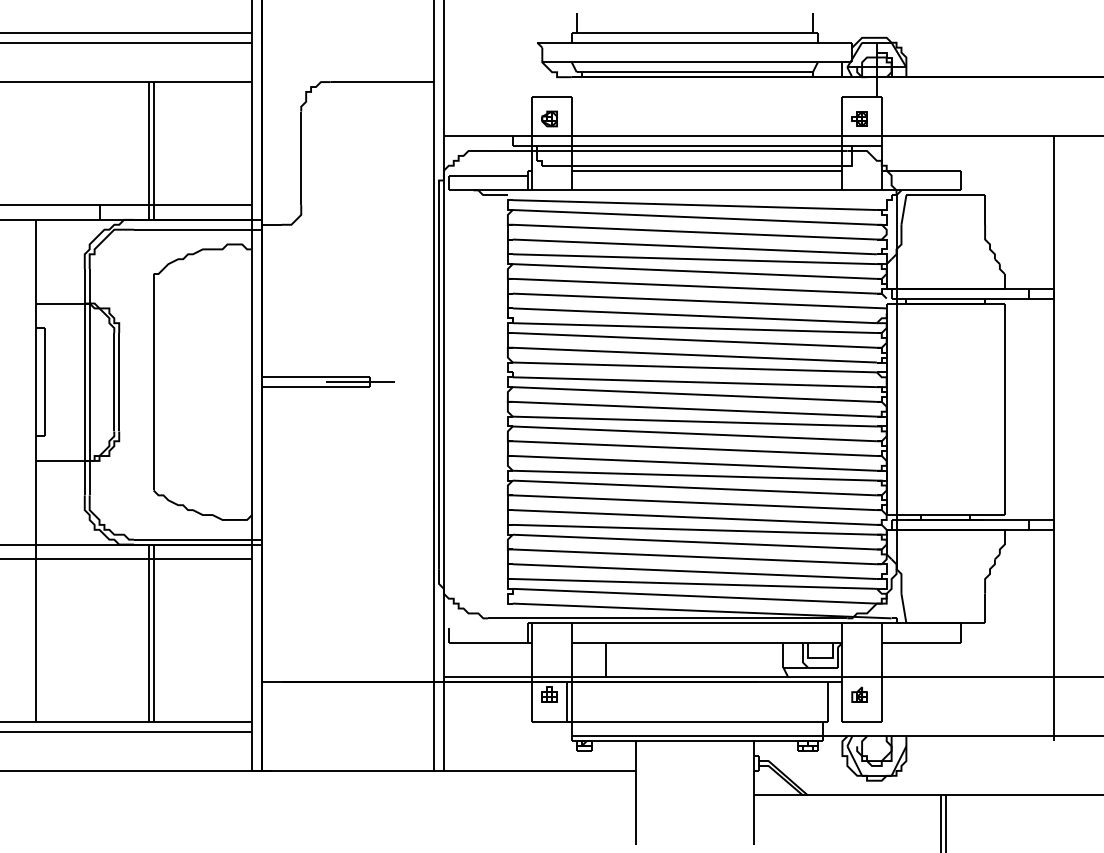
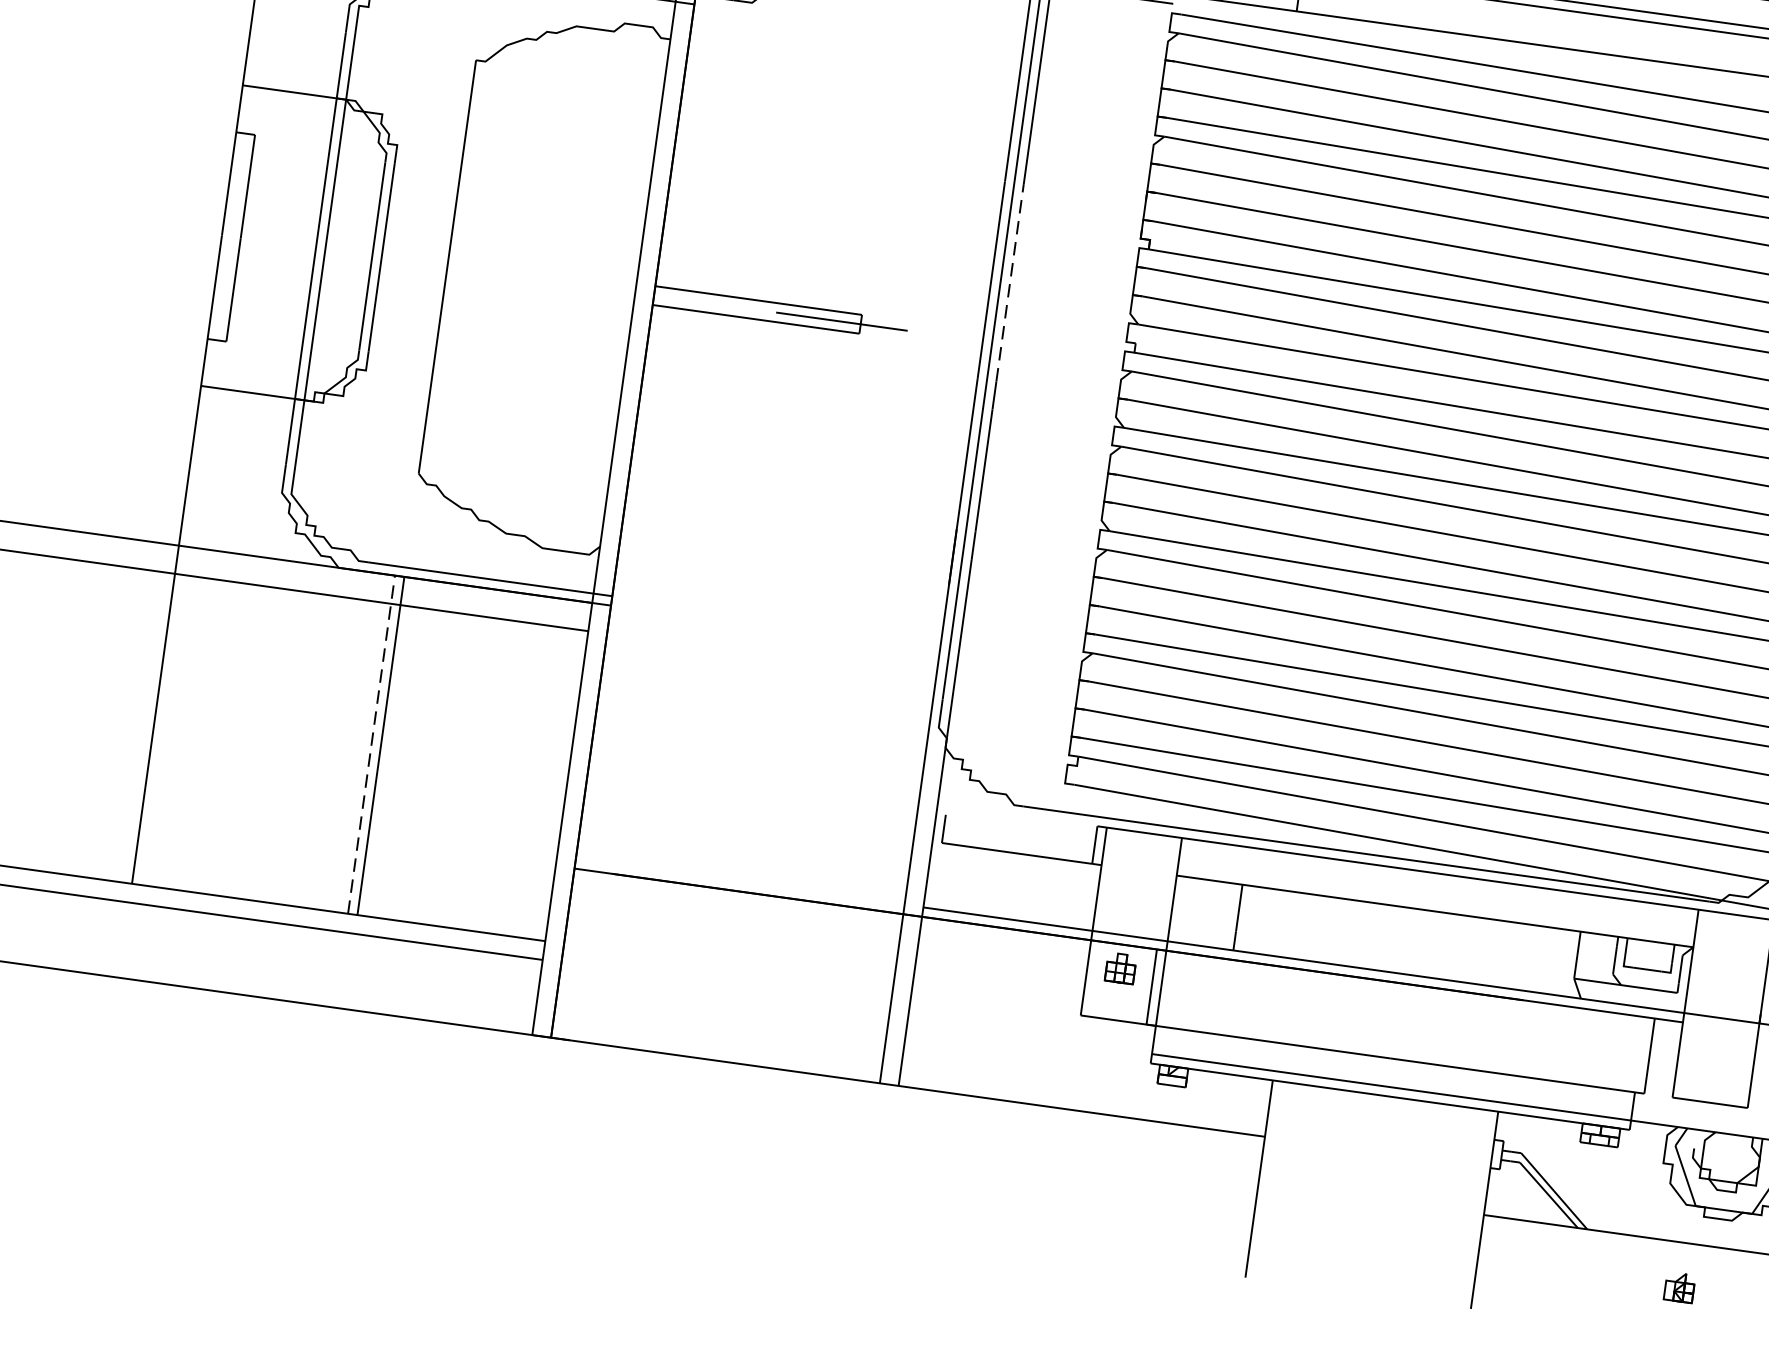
line: (443, 350) -> (1009, 283), solid -> dashed
line: (148, 633) -> (370, 745), solid -> dashed
part: (859, 694) -> (1679, 1286), moved

